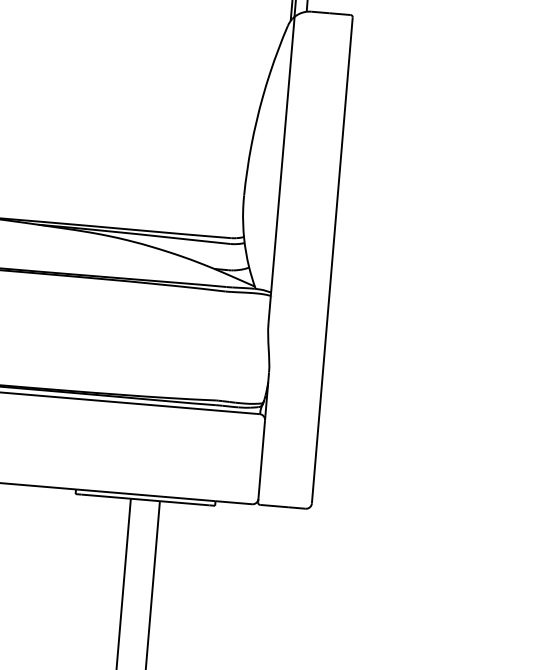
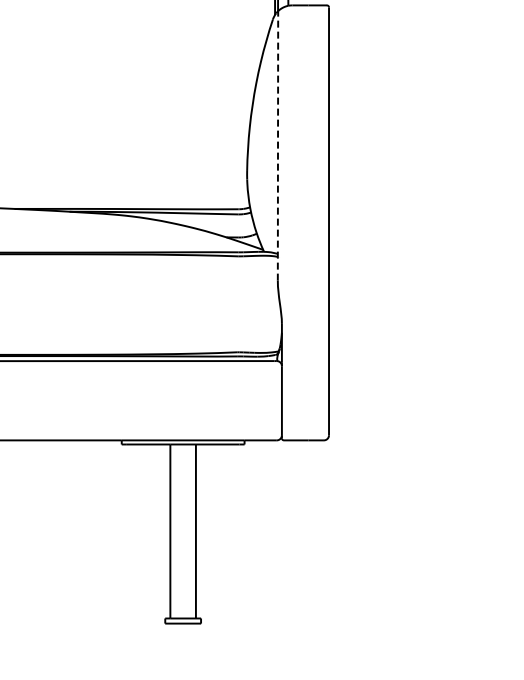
line: (282, 169) -> (278, 145), solid -> dashed

